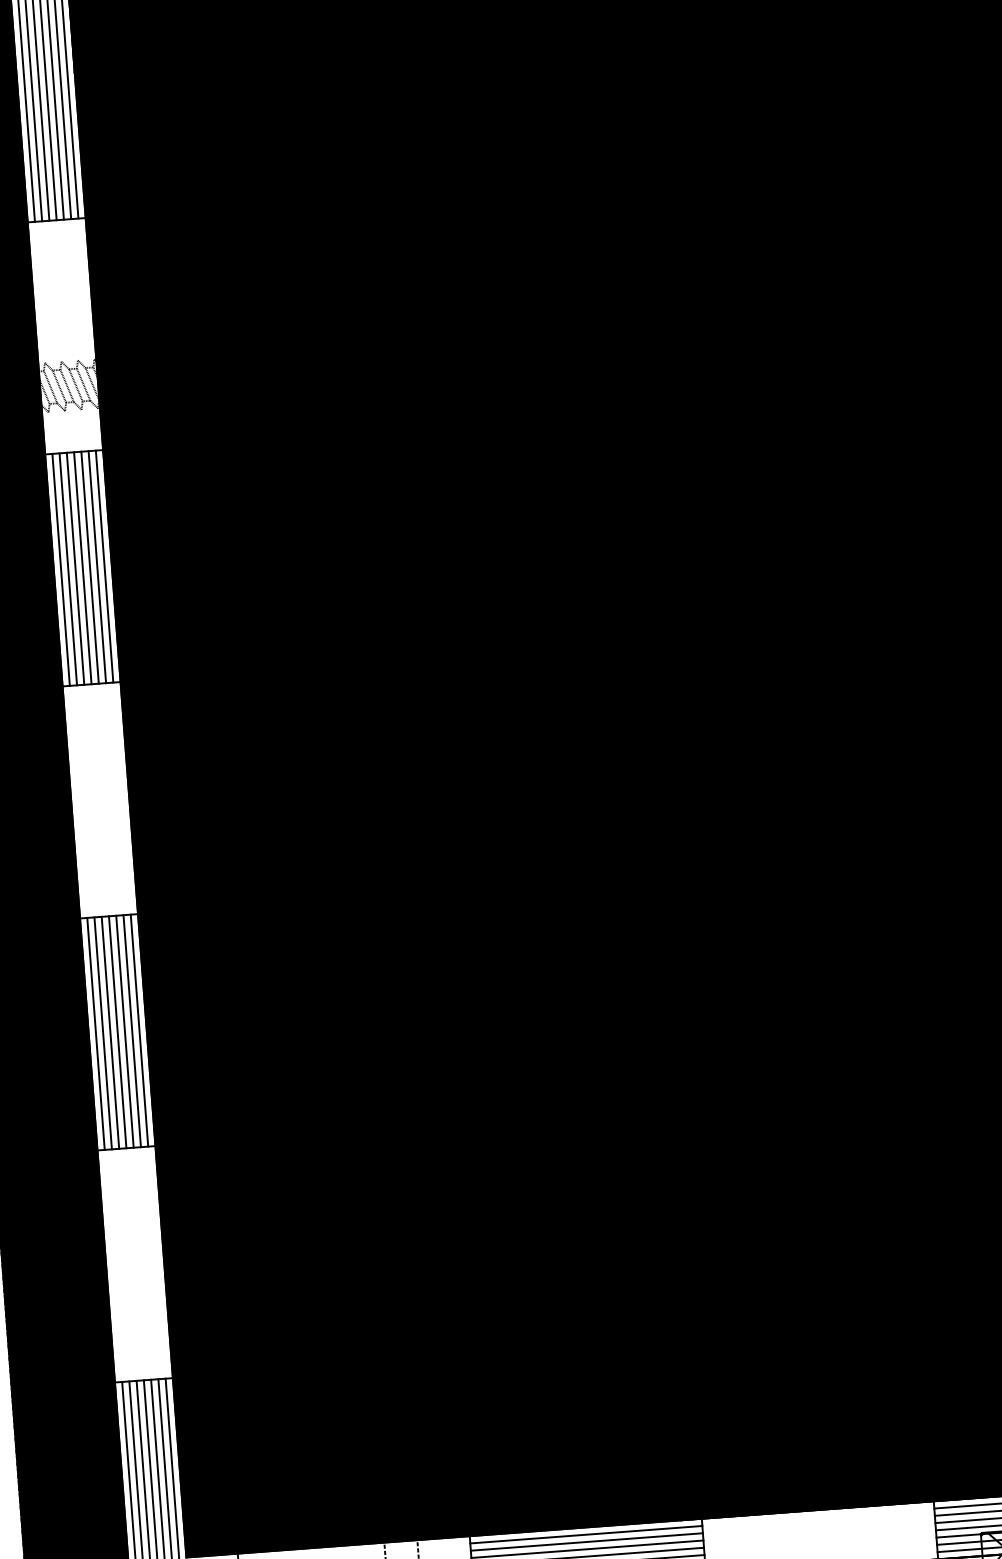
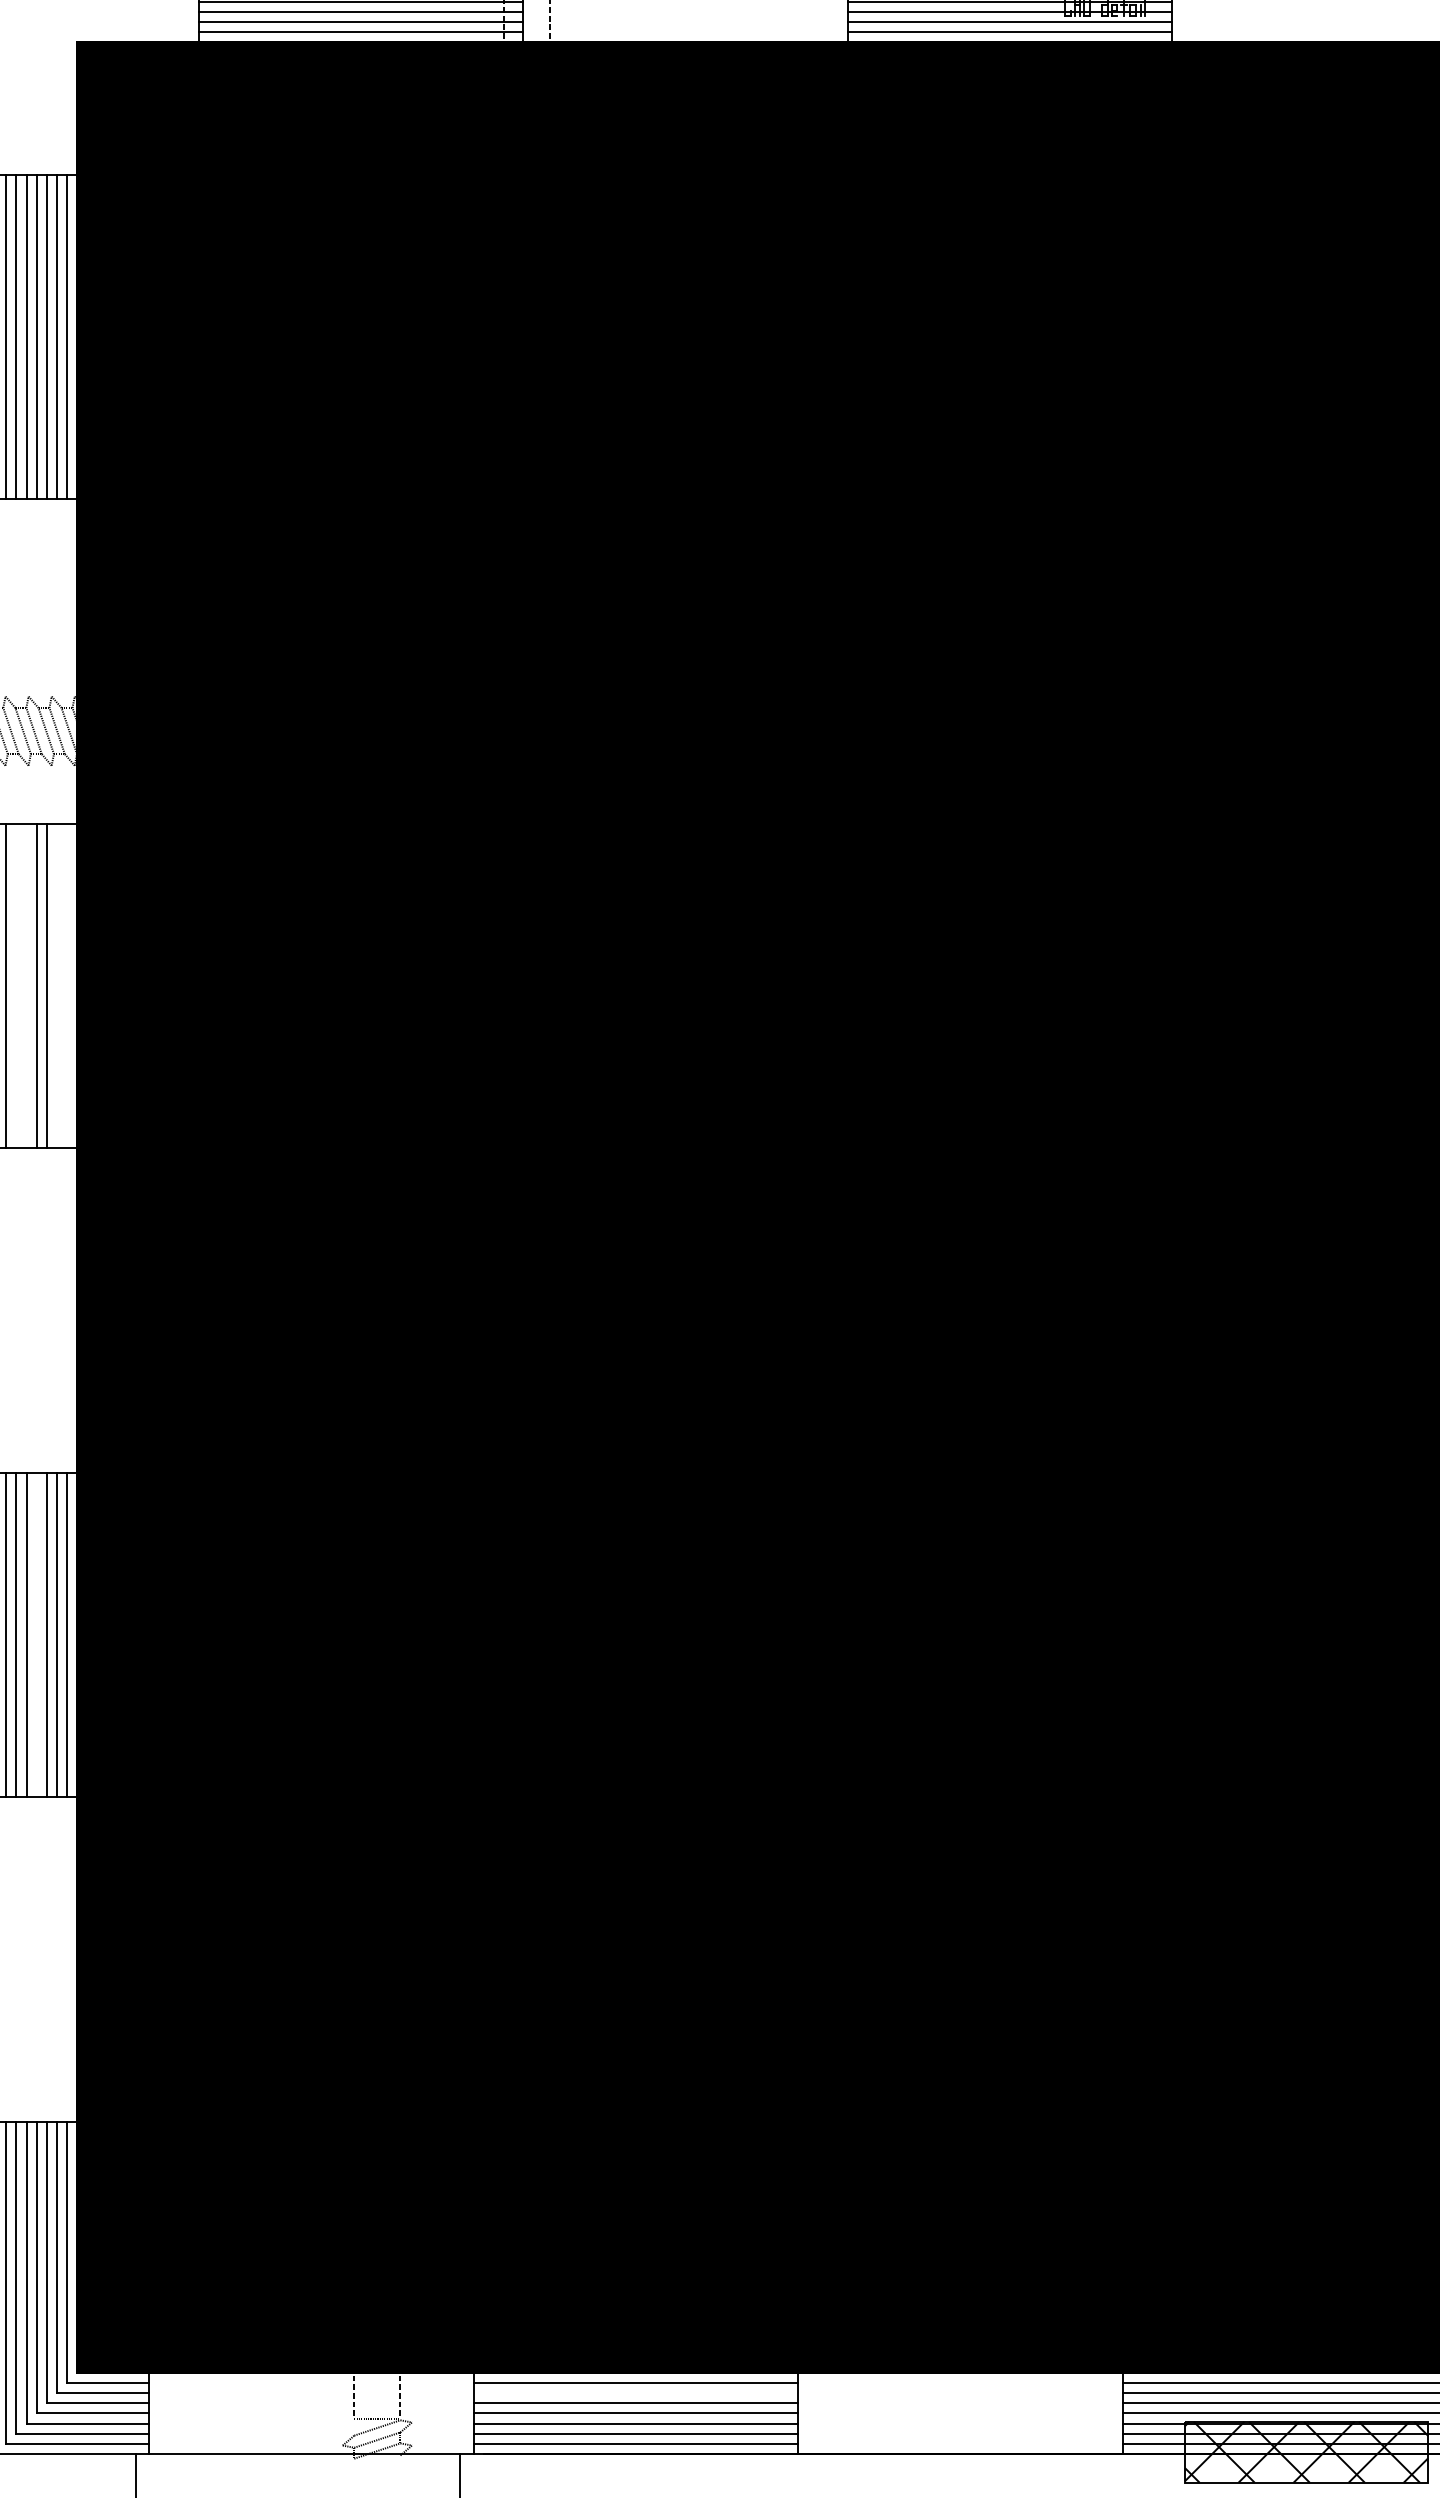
line: (97, 566) -> (57, 985), removed
line: (104, 566) -> (67, 985), removed
line: (68, 568) -> (16, 985), removed
line: (75, 568) -> (26, 985), removed
line: (117, 1031) -> (36, 1634), removed
line: (586, 1542) -> (635, 2393), removed

